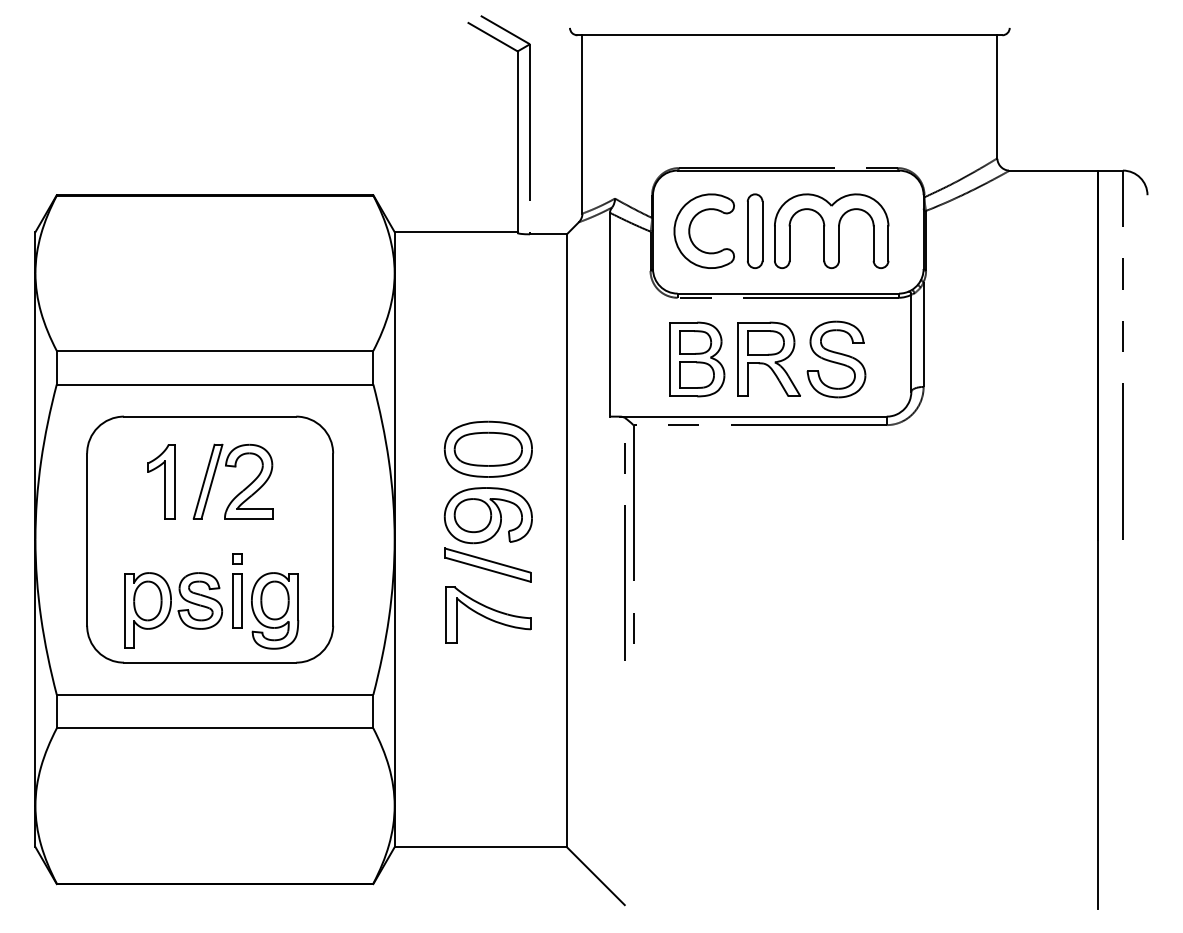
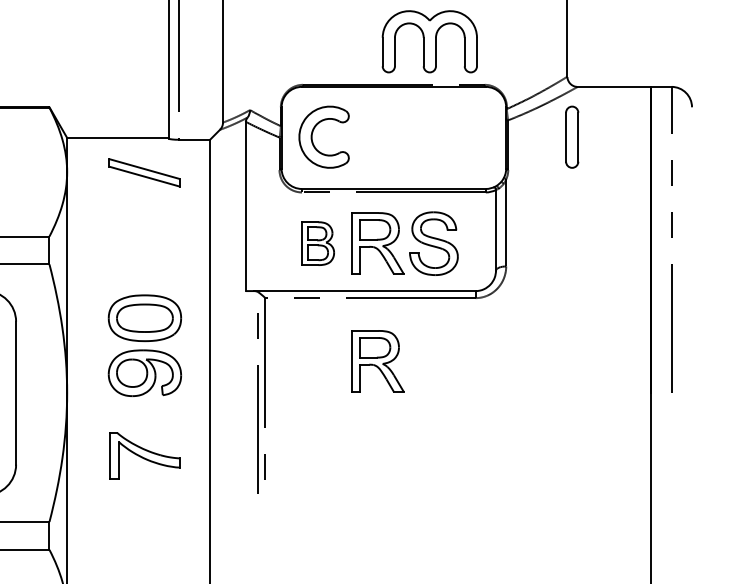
part: (754, 230) -> (571, 136), moved
part: (831, 230) -> (429, 41), moved
part: (697, 359) -> (318, 243), size x0.7
part: (768, 500) -> (377, 360), added
part: (487, 564) -> (144, 172), moved

